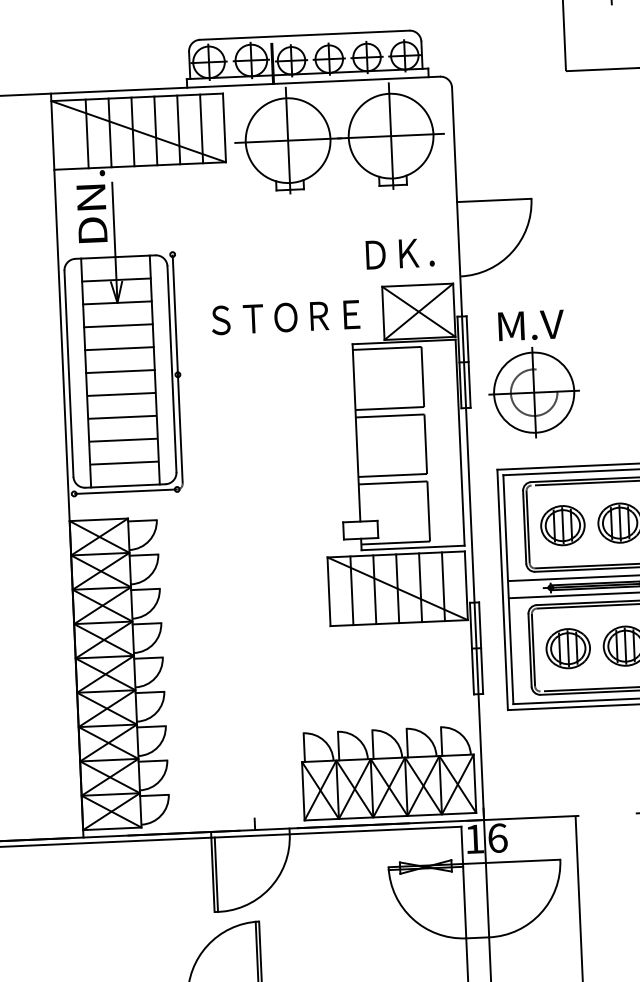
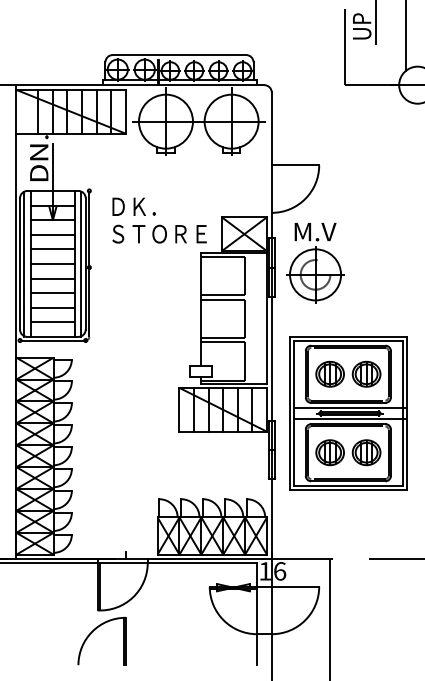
text: (399, 253) -> (133, 206), moved
line: (165, 368) -> (81, 263), added
line: (75, 372) -> (24, 263), added
part: (533, 374) -> (315, 263), moved

